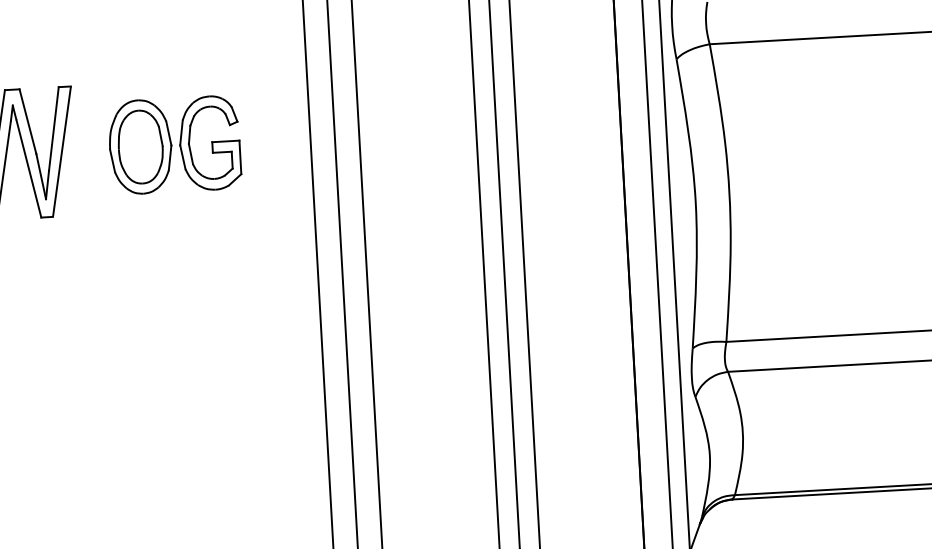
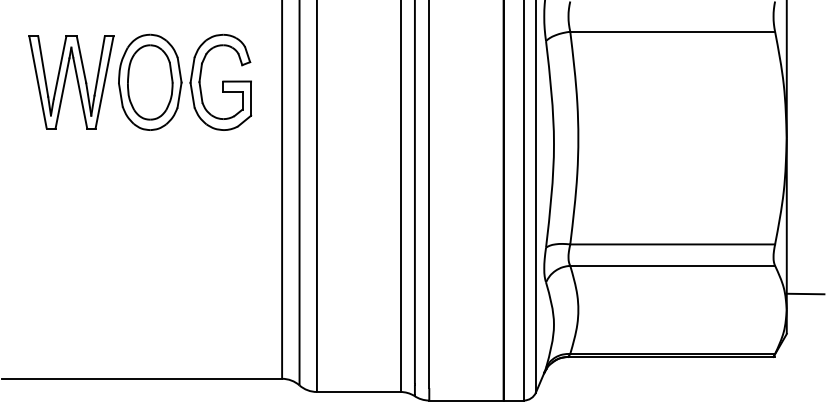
part: (175, 143) -> (185, 81), size x1.43

